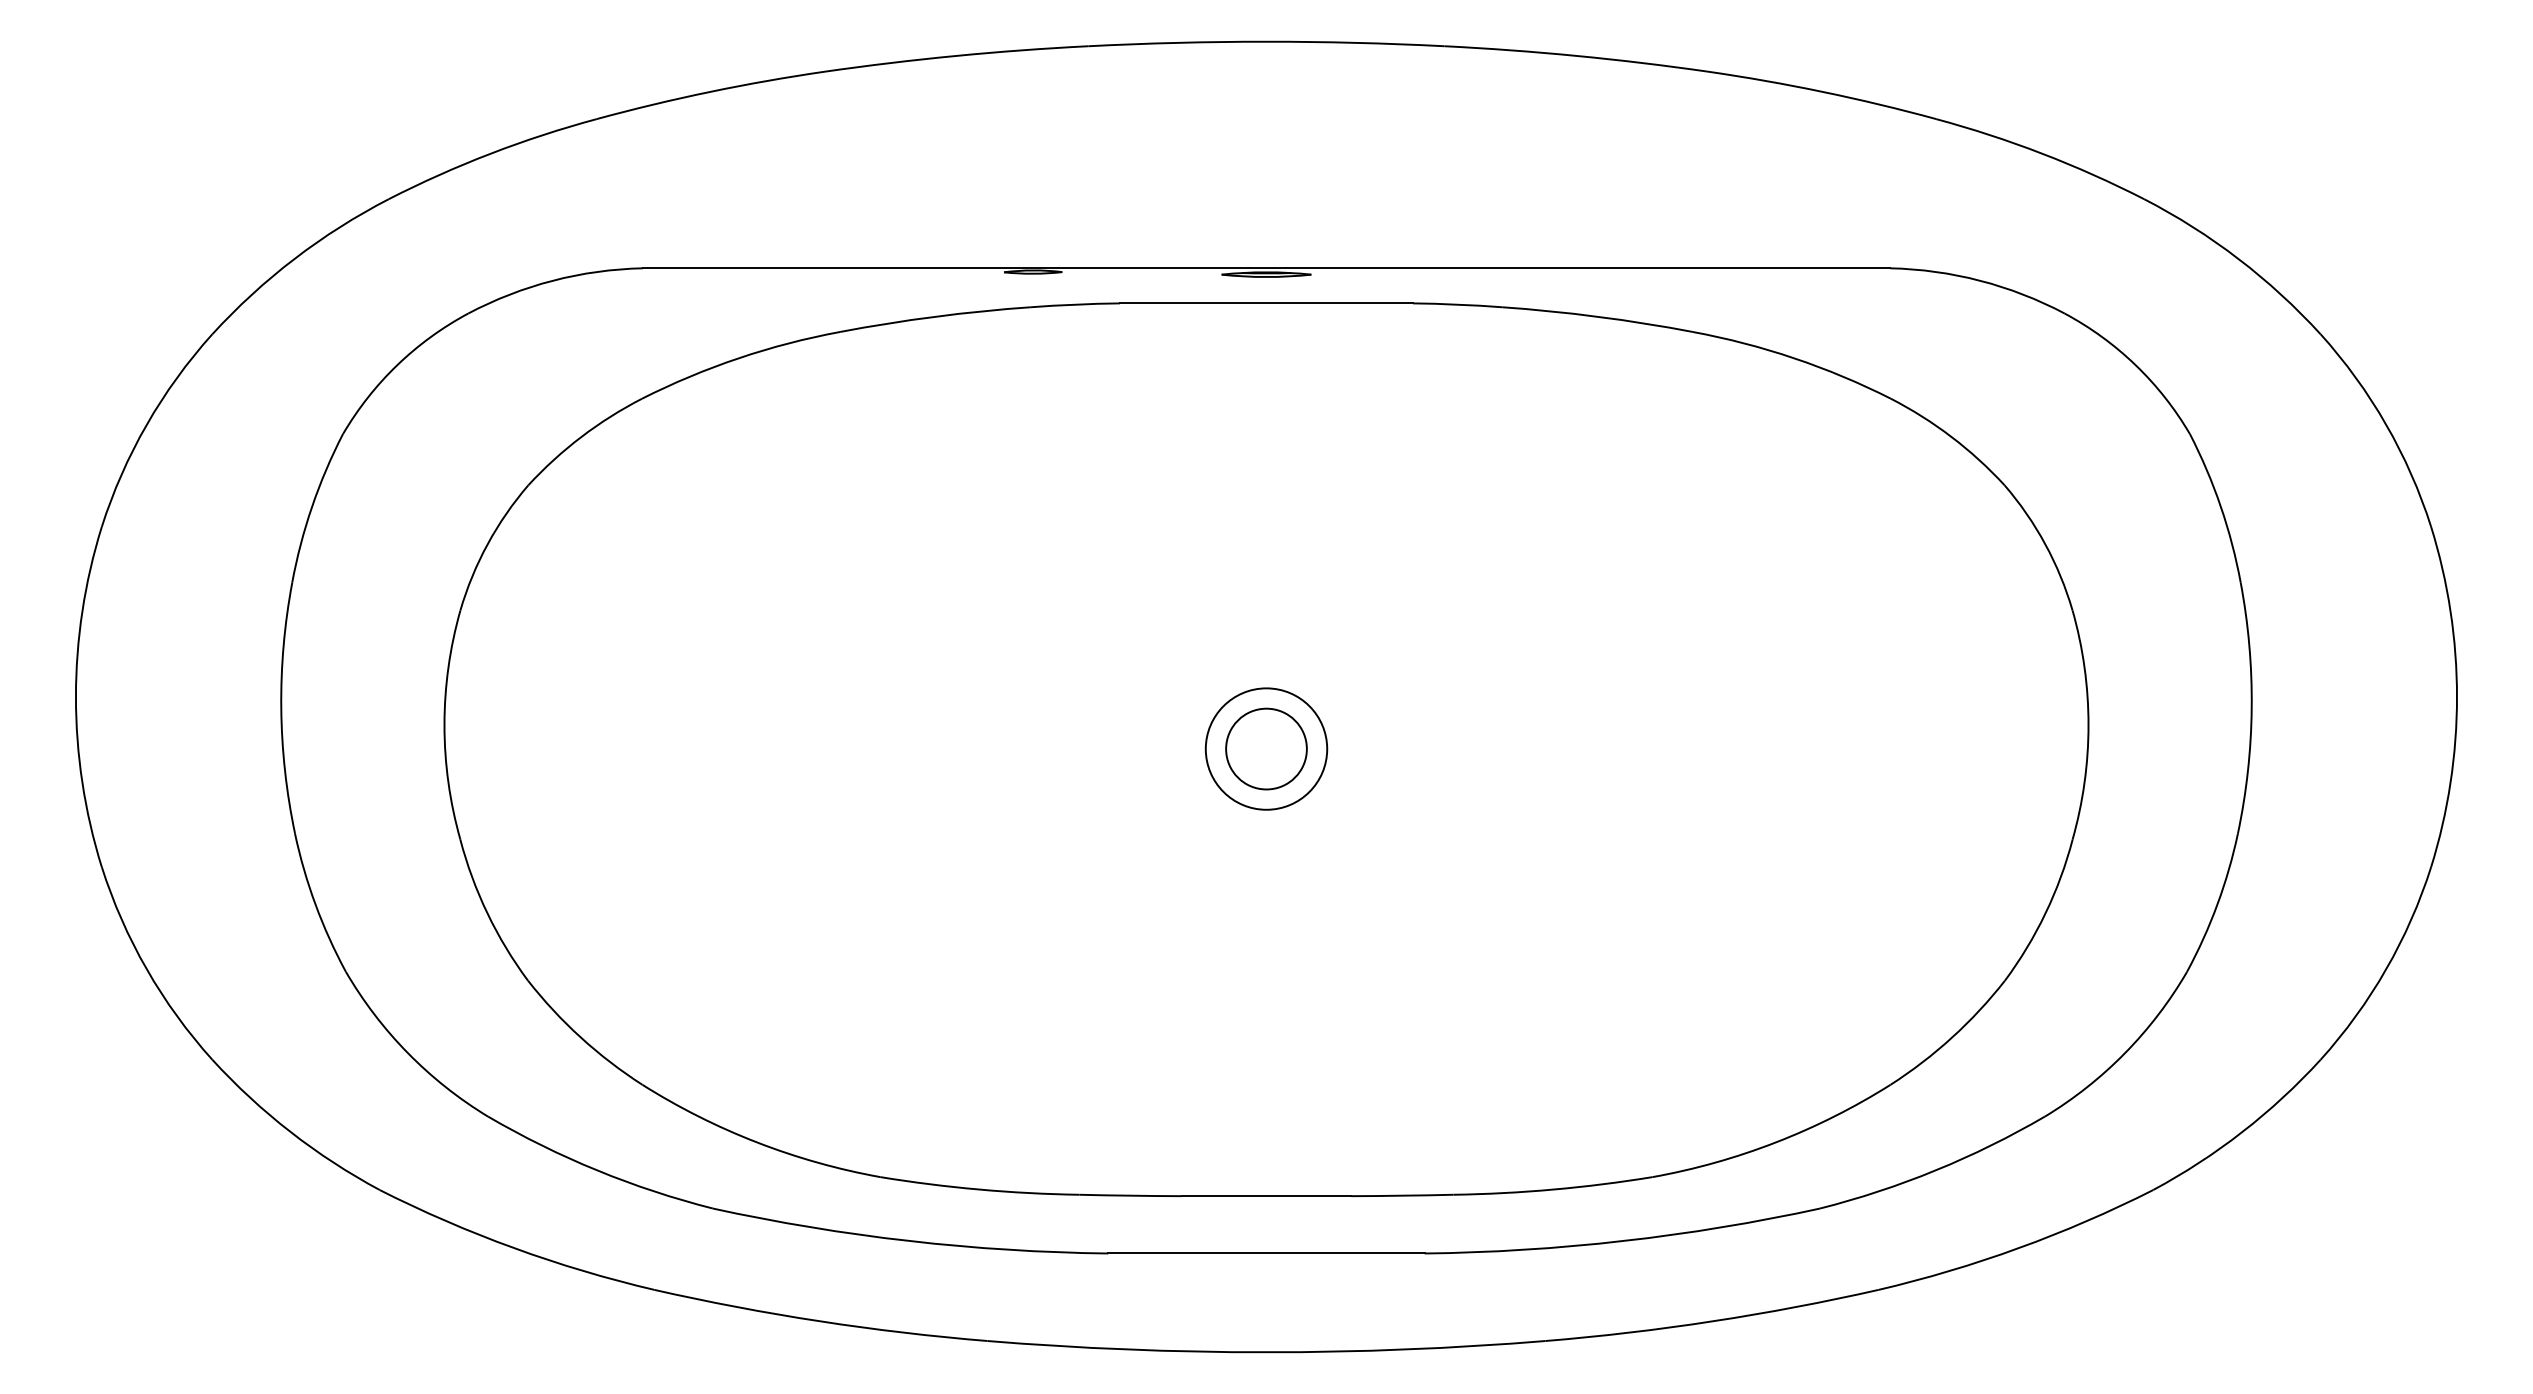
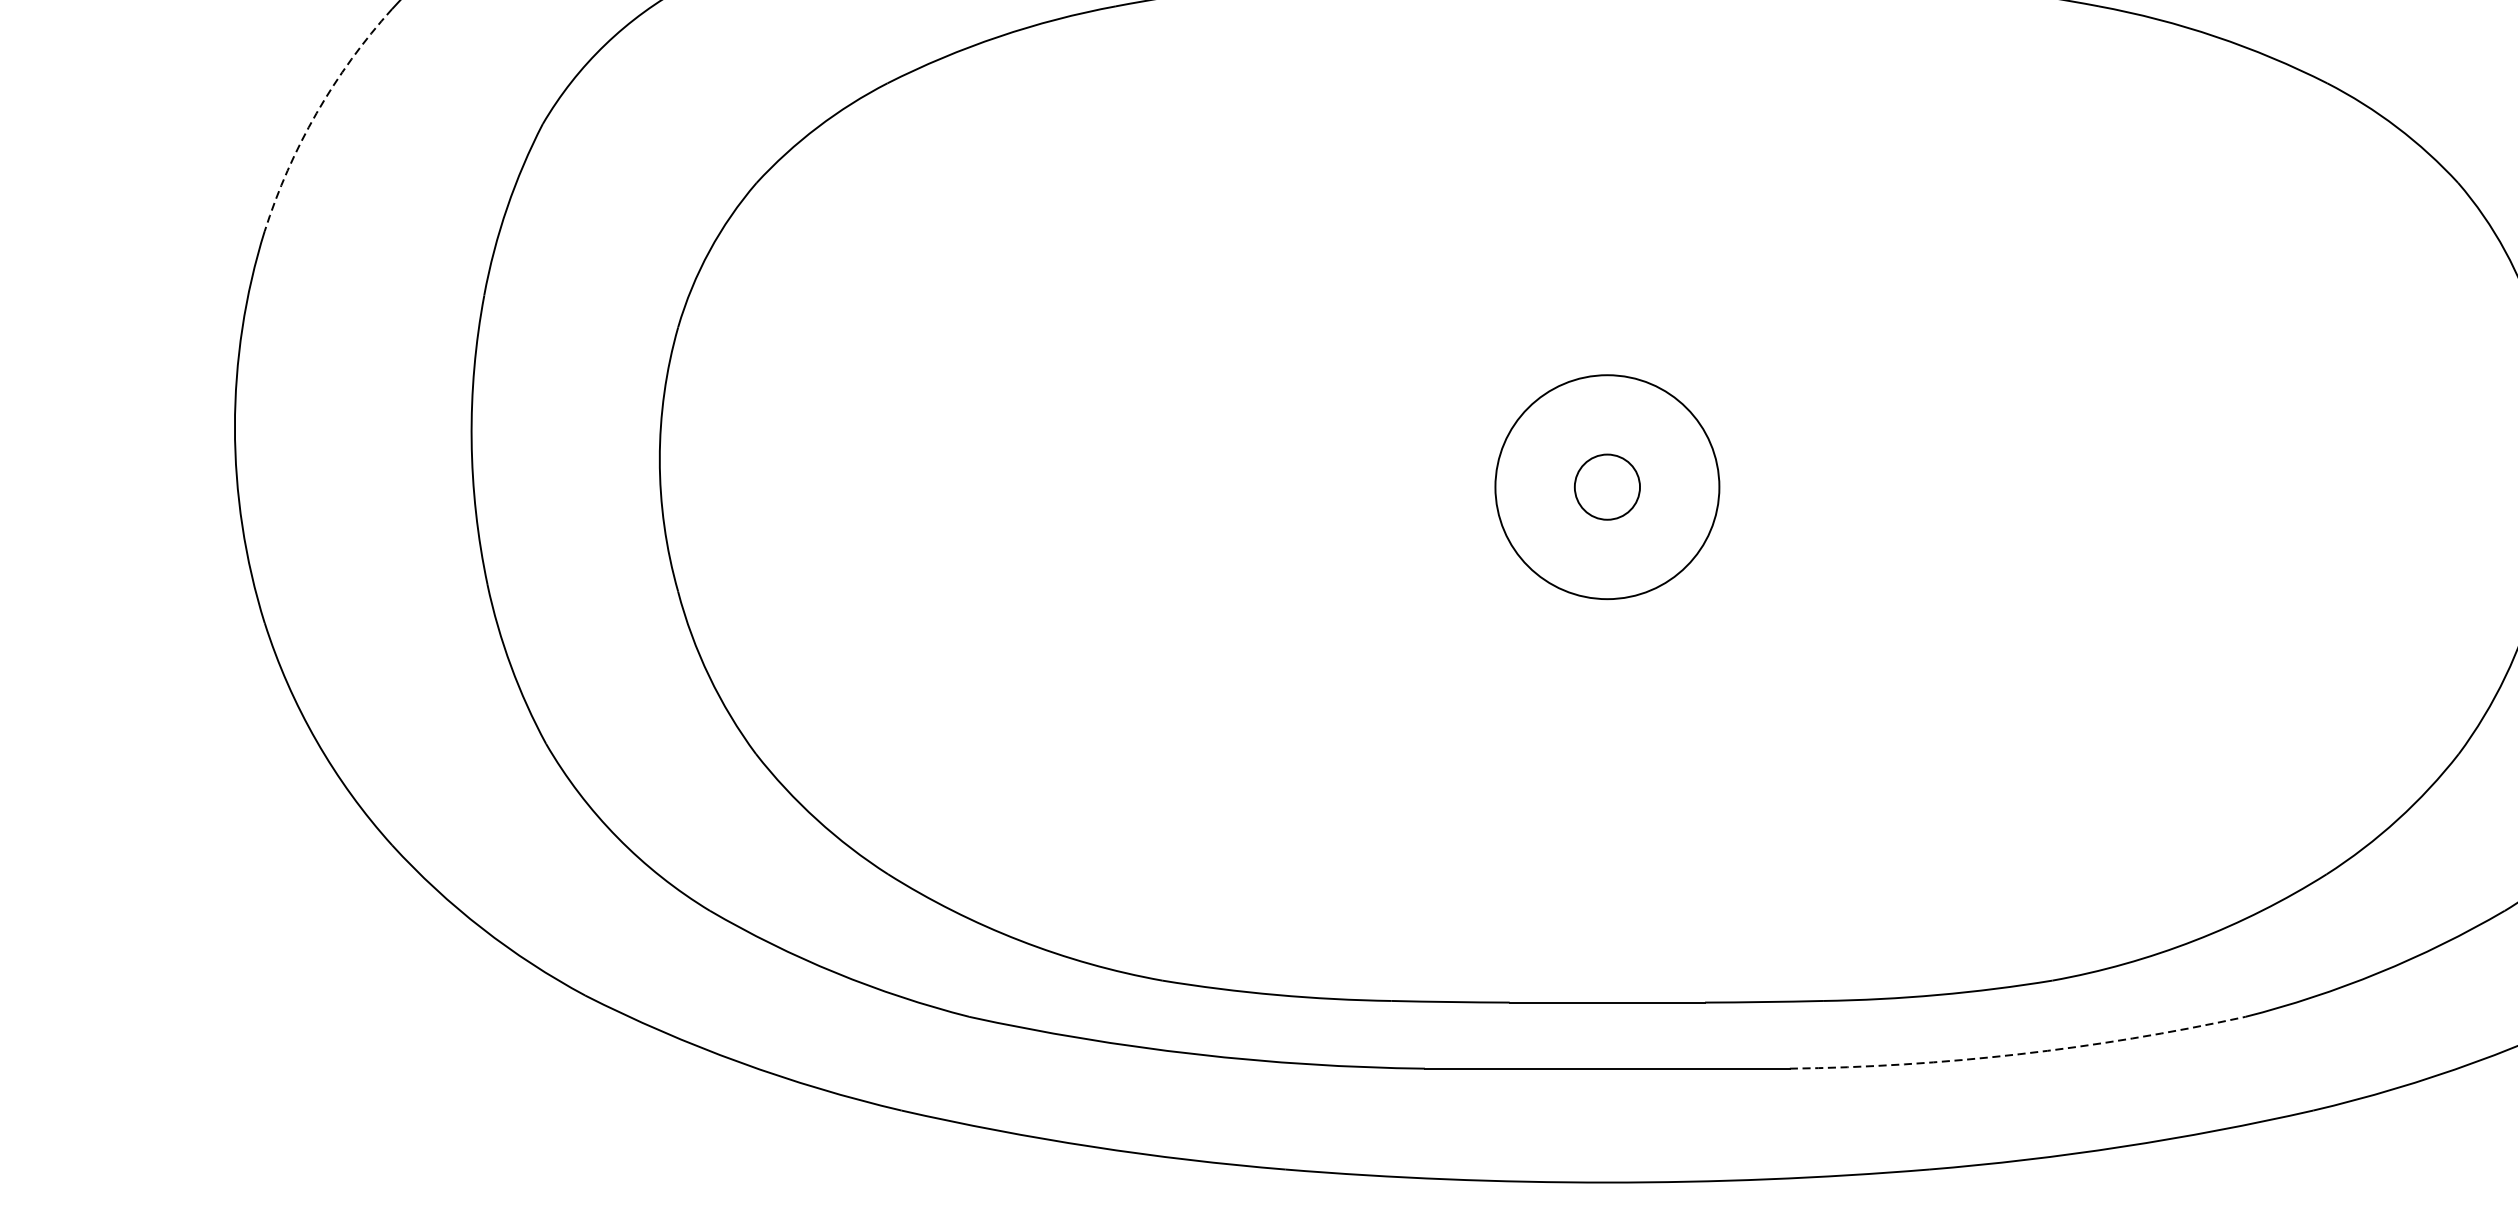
arc: (146, 424) -> (316, 113), solid -> dashed
circle: (1266, 748) -> (1607, 486), size x0.7
circle: (1266, 748) -> (1607, 486), size x1.6
arc: (1623, 1241) -> (2018, 1054), solid -> dashed

